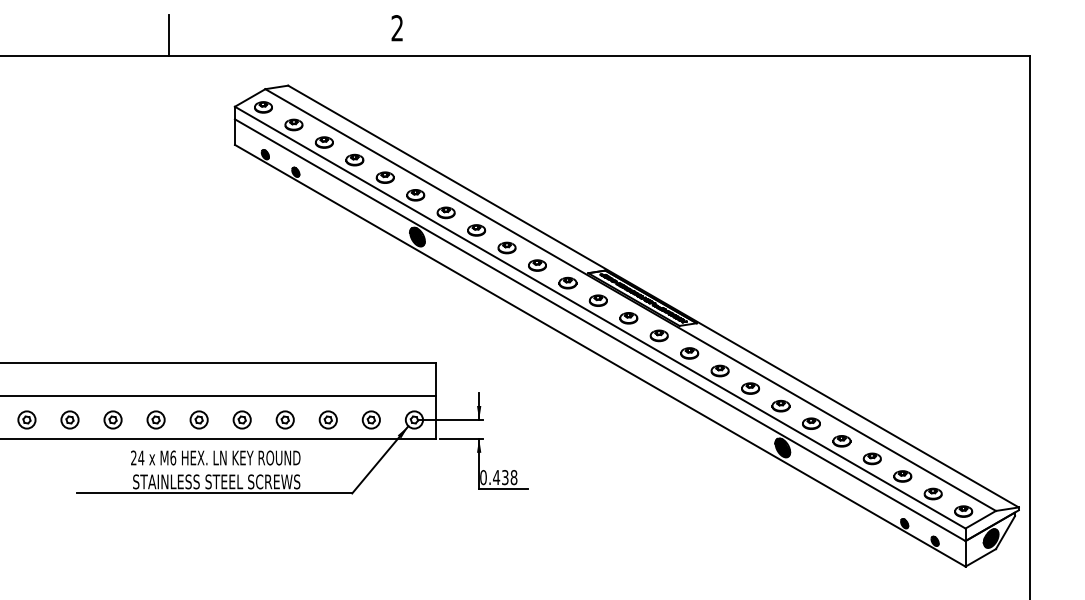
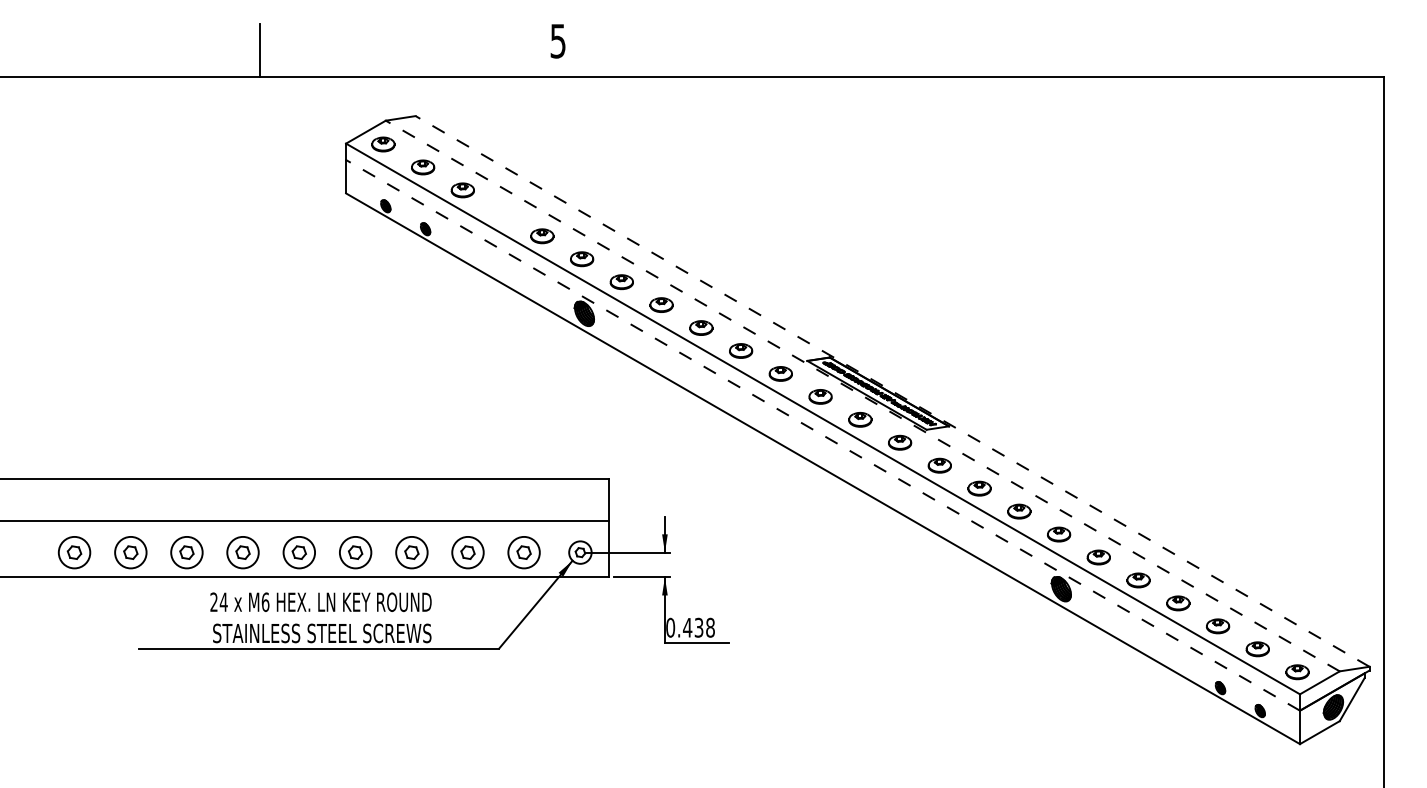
text: (396, 27) -> (557, 40), 2 -> 5
part: (354, 160) -> (502, 213), removed
line: (653, 296) -> (892, 391), solid -> dashed
line: (630, 300) -> (862, 396), solid -> dashed
line: (600, 330) -> (823, 435), solid -> dashed
part: (26, 419) -> (74, 552), size x1.4
part: (69, 419) -> (130, 552), size x1.4
part: (112, 419) -> (186, 552), size x1.4
part: (156, 419) -> (243, 552), size x1.4
part: (199, 419) -> (299, 552), size x1.4
part: (242, 419) -> (355, 552), size x1.4
part: (285, 419) -> (411, 552), size x1.4
part: (327, 419) -> (467, 552), size x1.4
part: (371, 419) -> (524, 552), size x1.4

